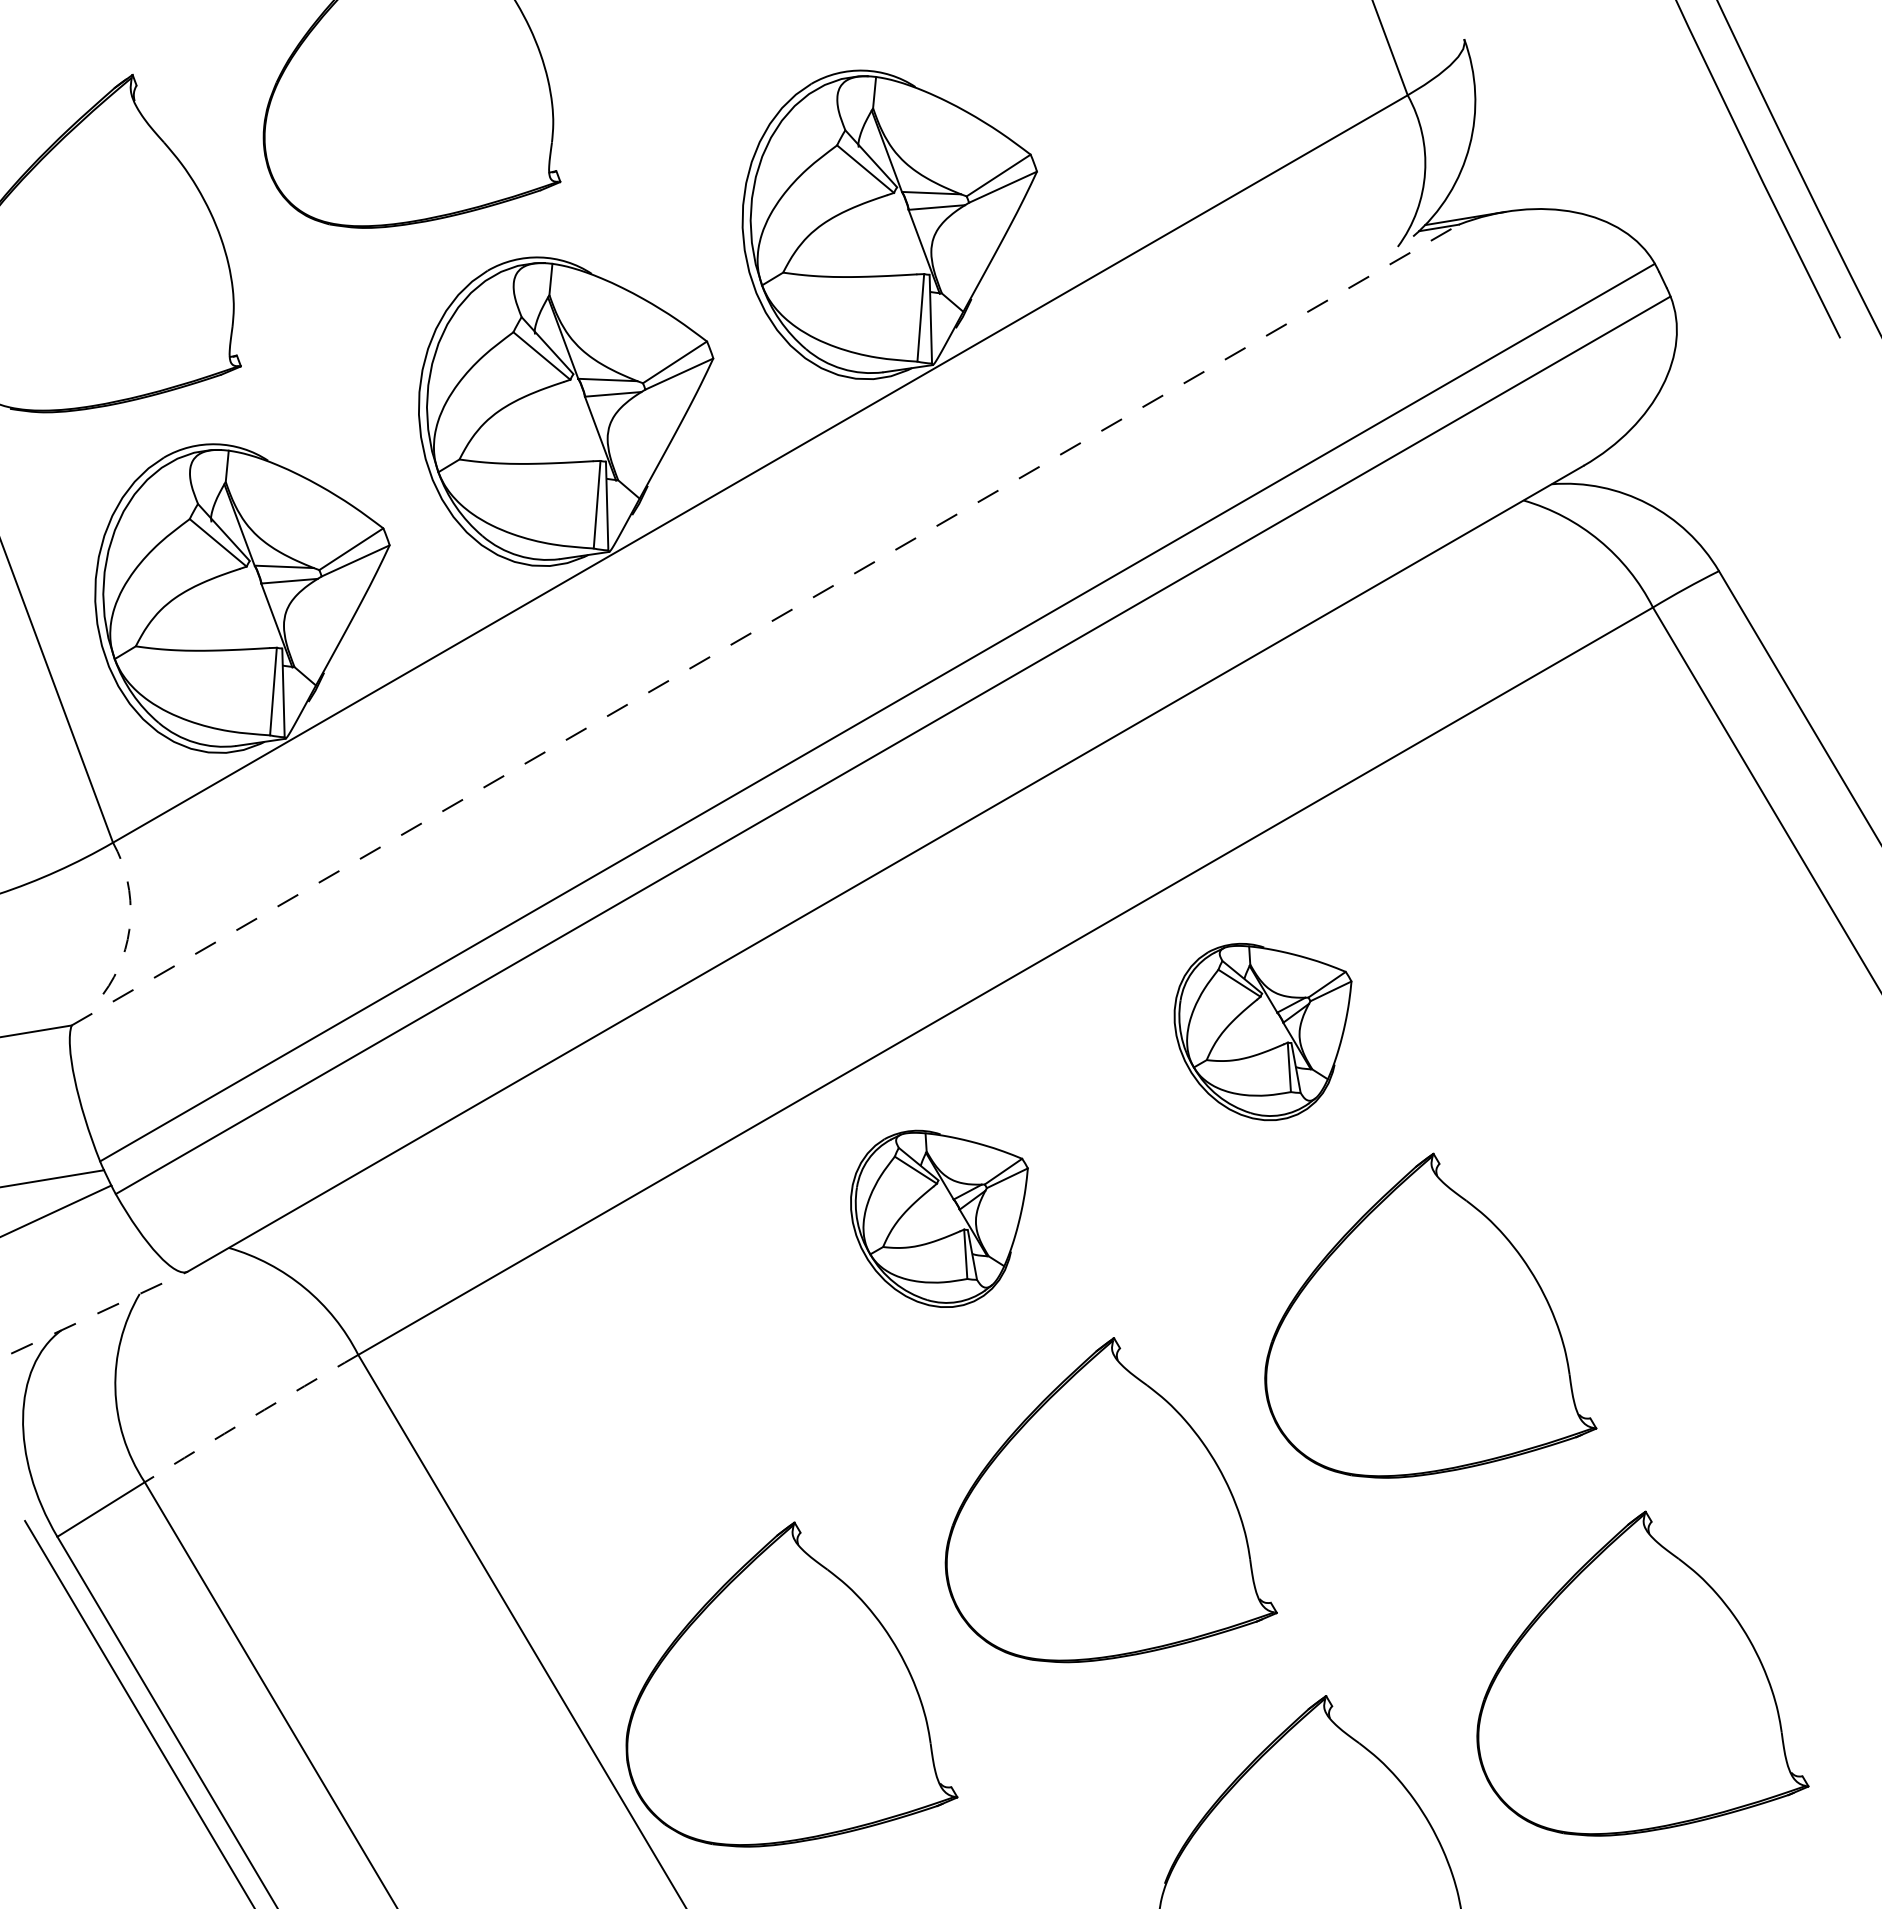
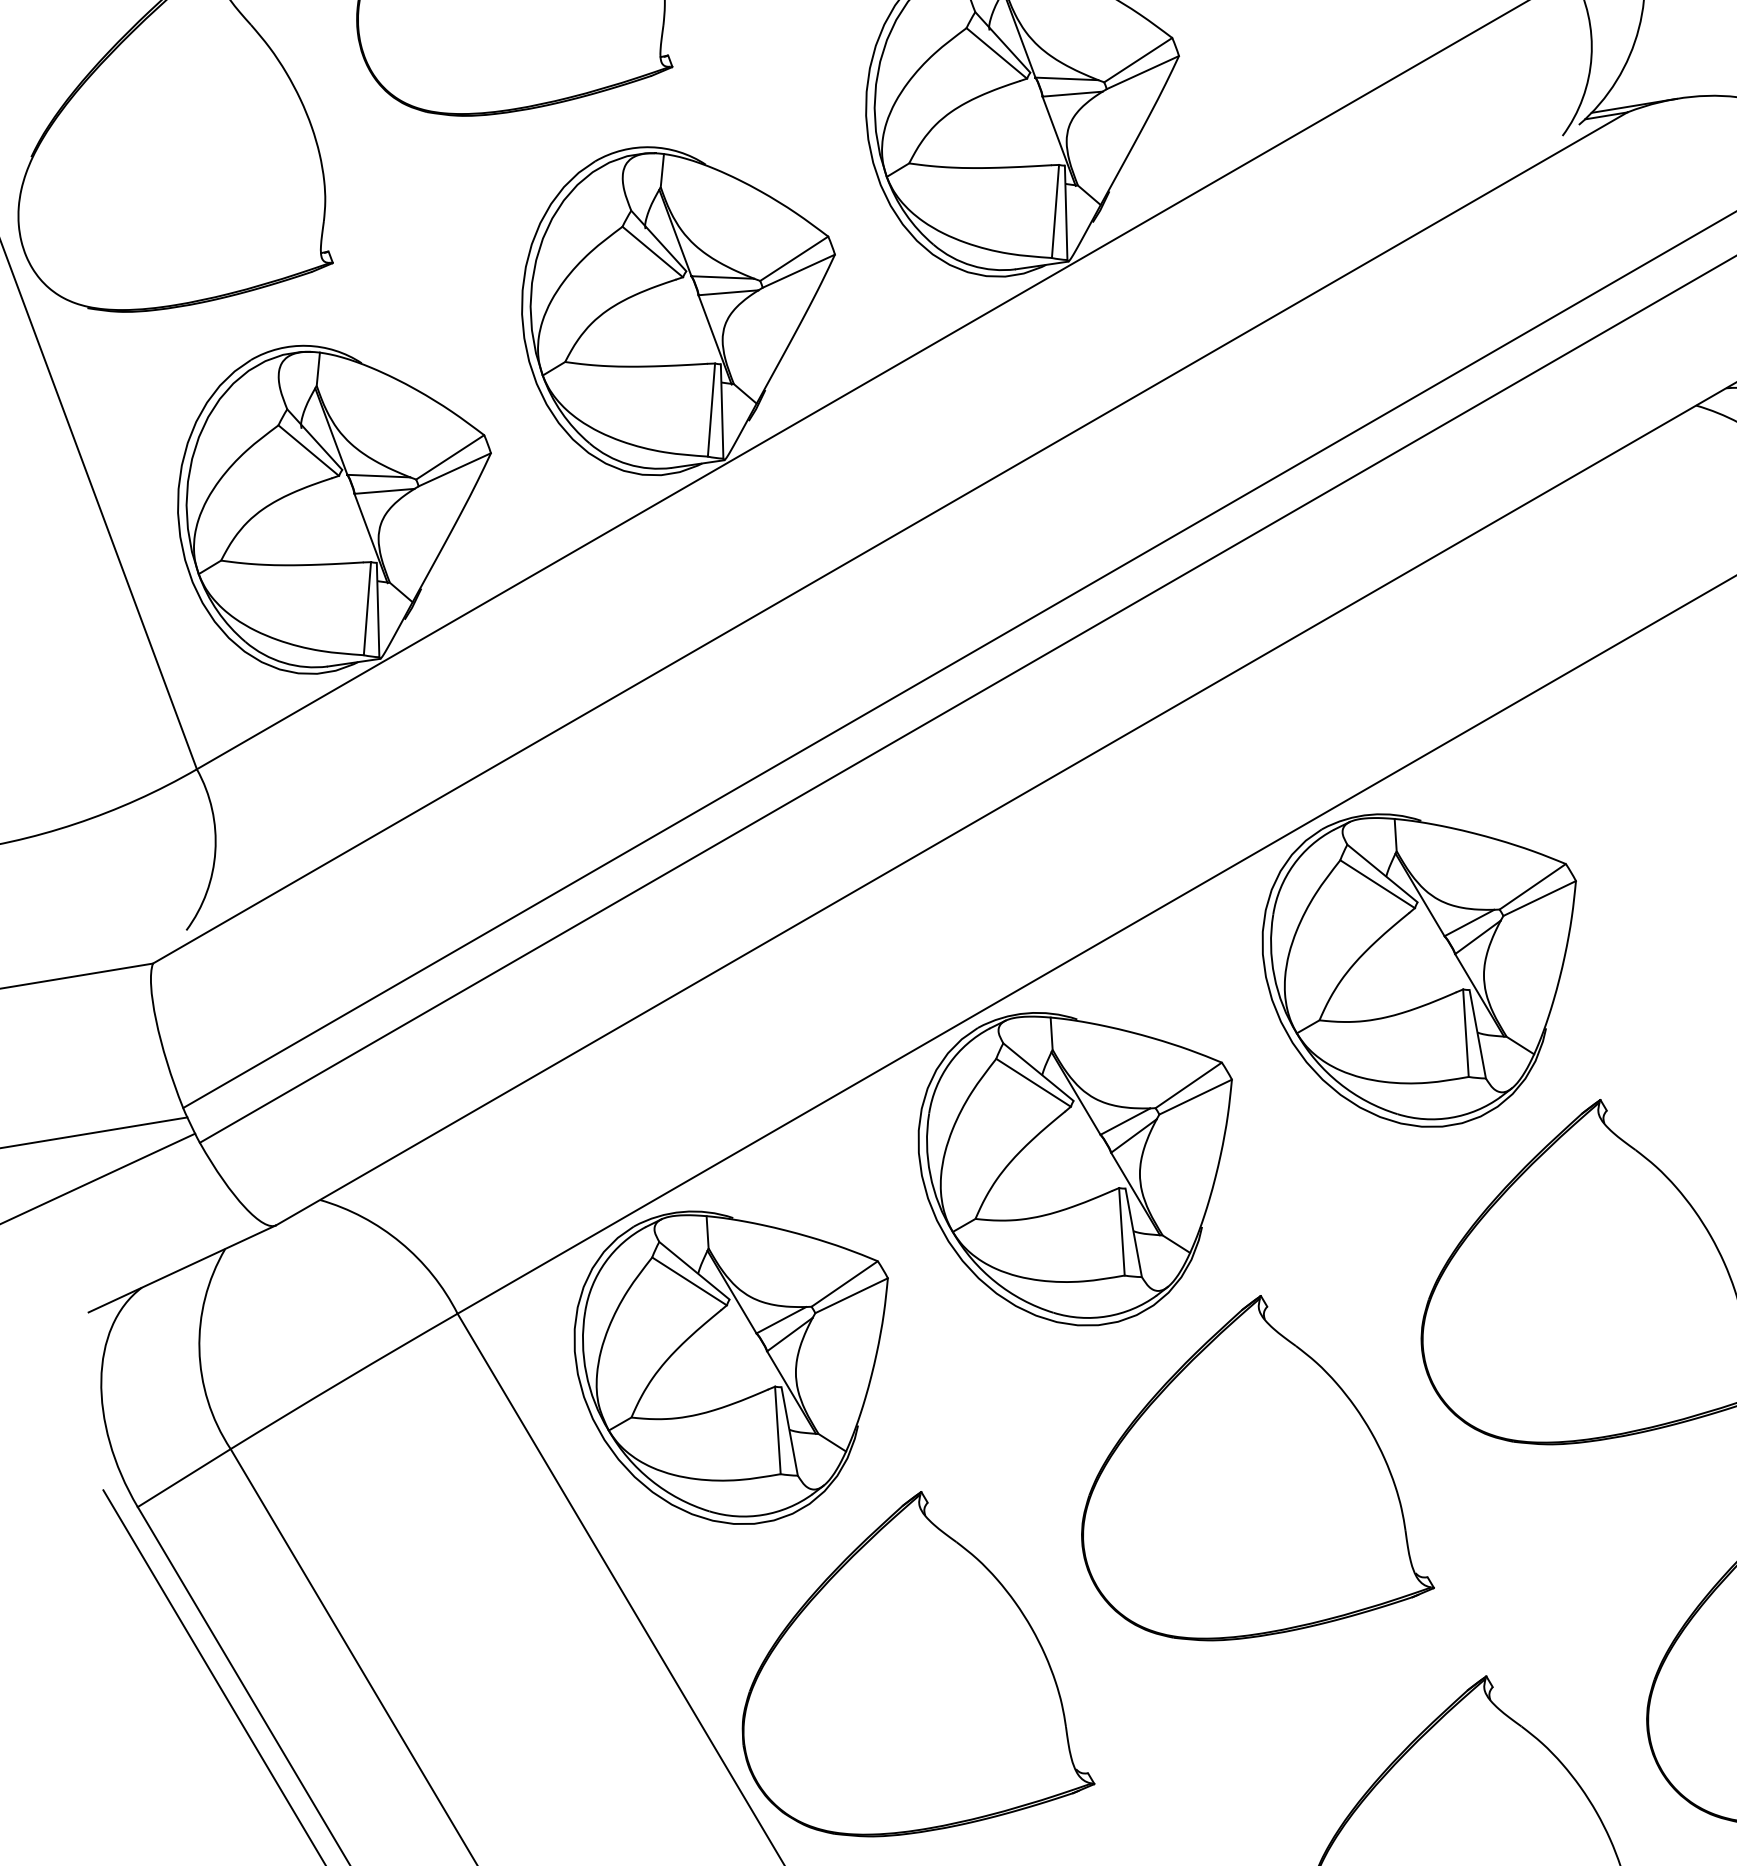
line: (765, 625) -> (890, 538), dashed -> solid
arc: (130, 919) -> (215, 850), dashed -> solid
part: (1262, 1031) -> (1418, 969), size x1.67
part: (939, 1218) -> (1075, 1168), size x1.67
line: (99, 1312) -> (182, 1268), dashed -> solid
part: (615, 1405) -> (730, 1367), added
arc: (251, 1417) -> (344, 1380), dashed -> solid

